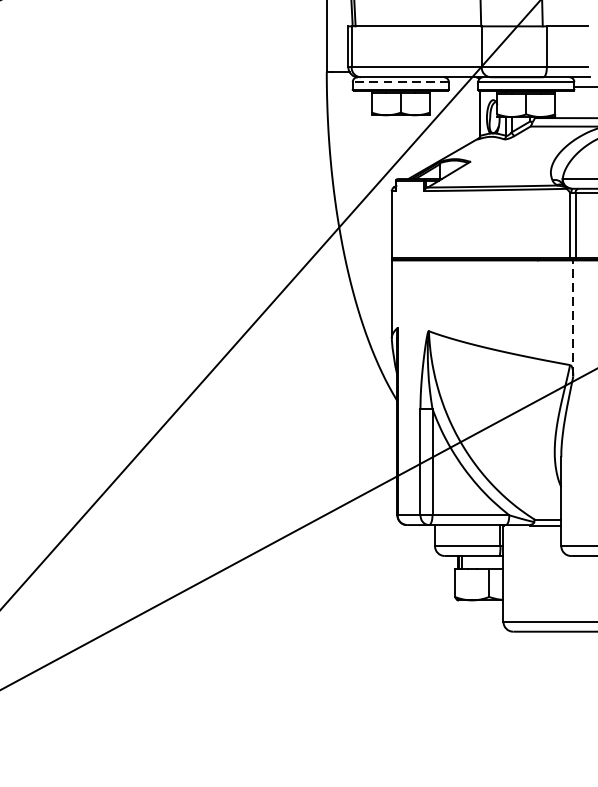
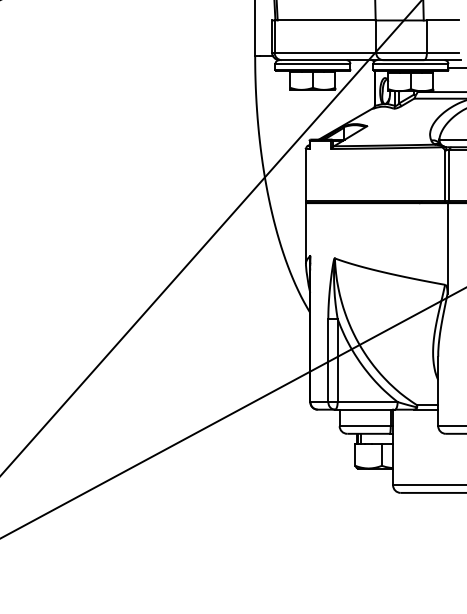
line: (400, 82) -> (312, 64), dashed -> solid
line: (573, 317) -> (447, 247), dashed -> solid

